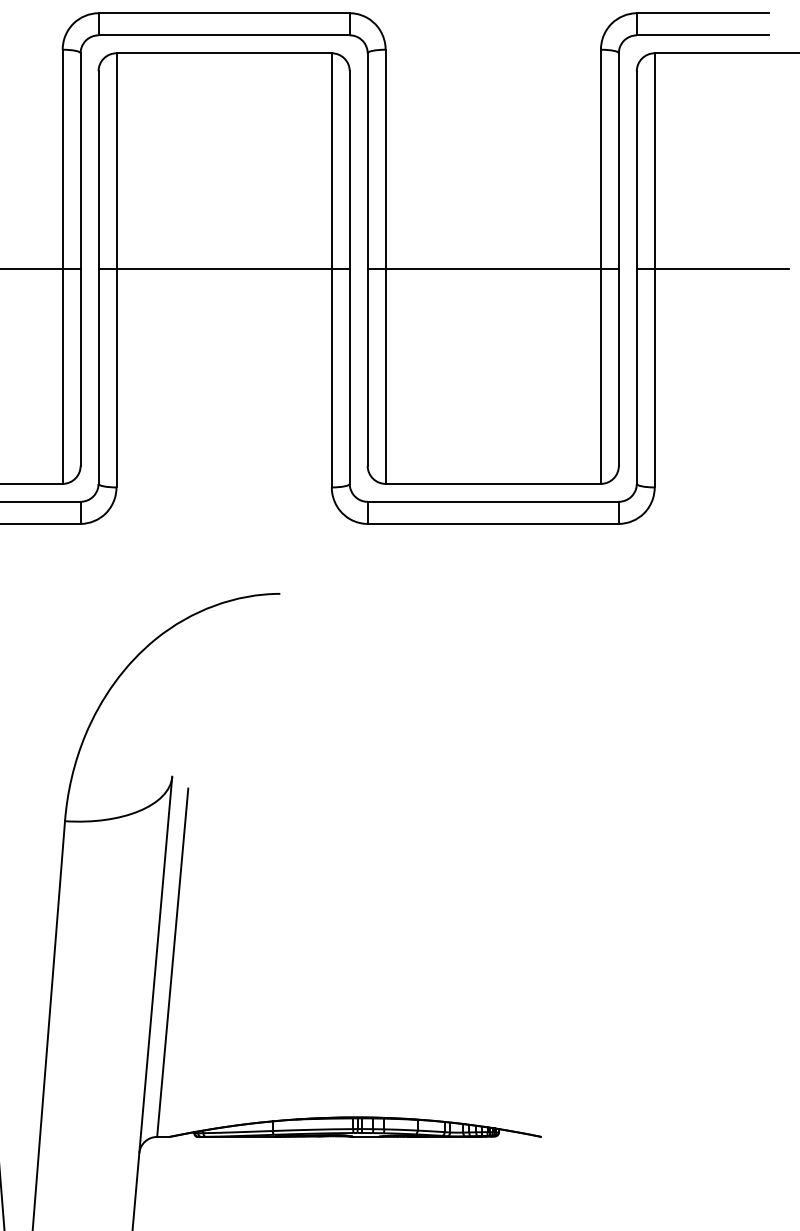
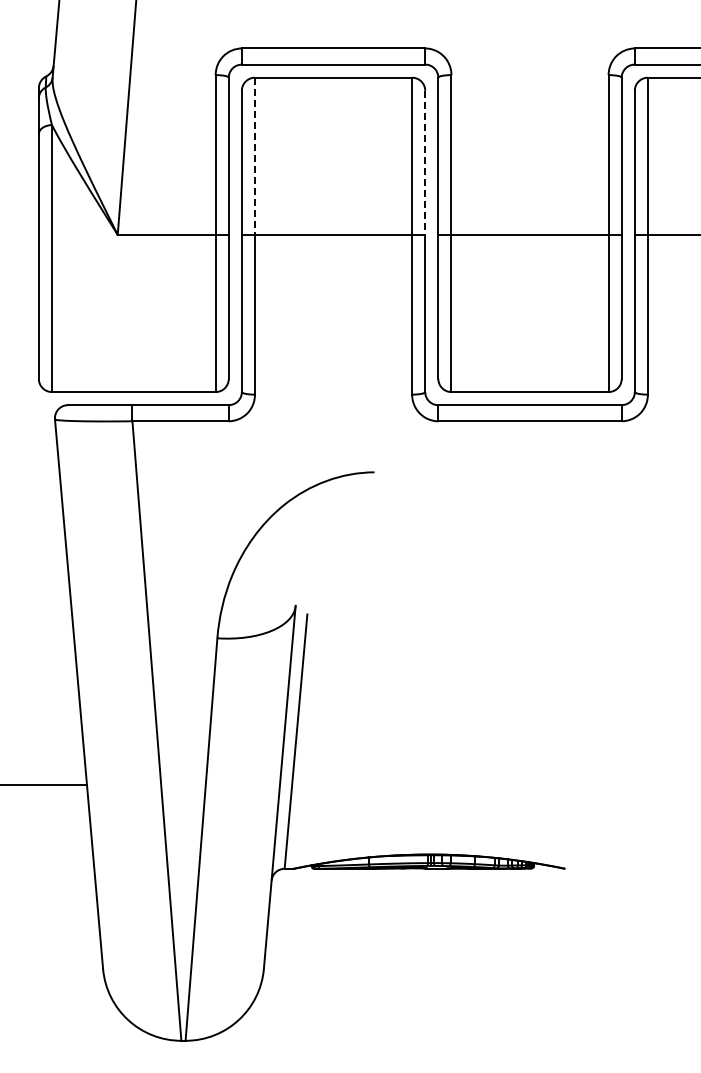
line: (115, 161) -> (254, 156), solid -> dashed
line: (350, 170) -> (425, 163), solid -> dashed

